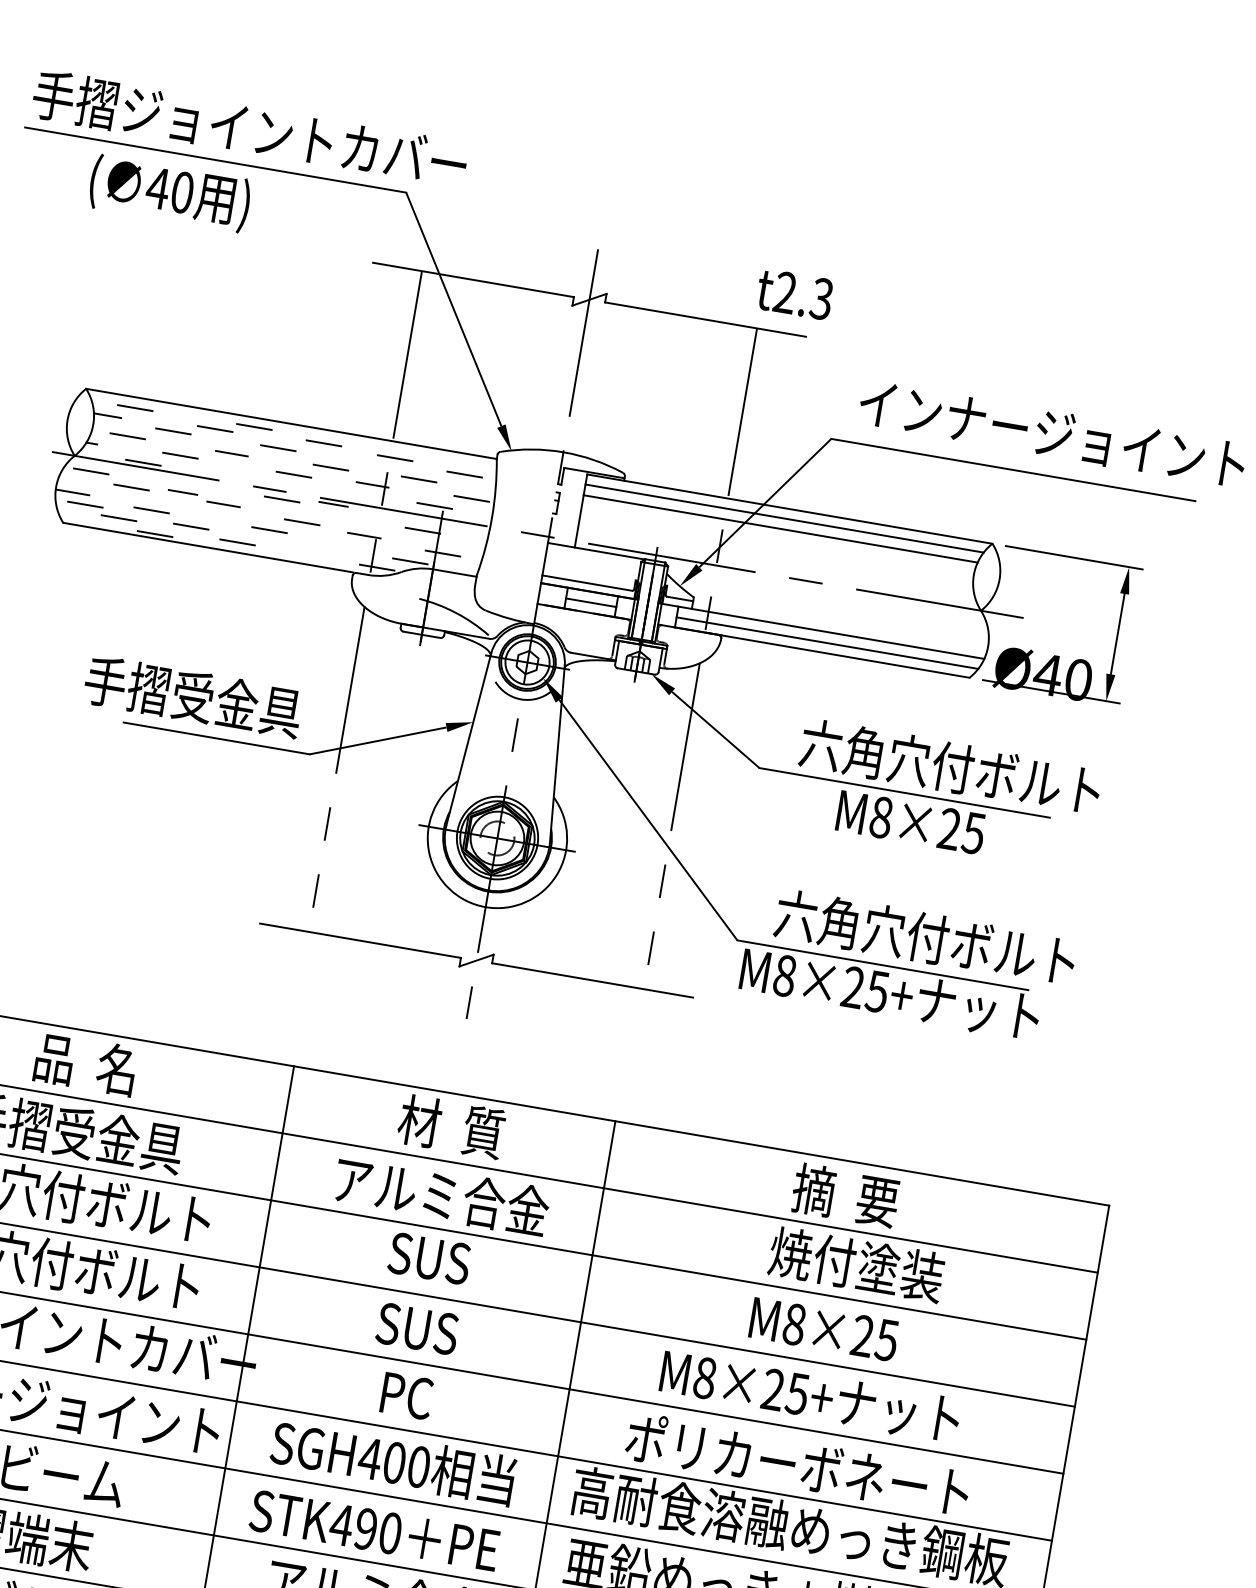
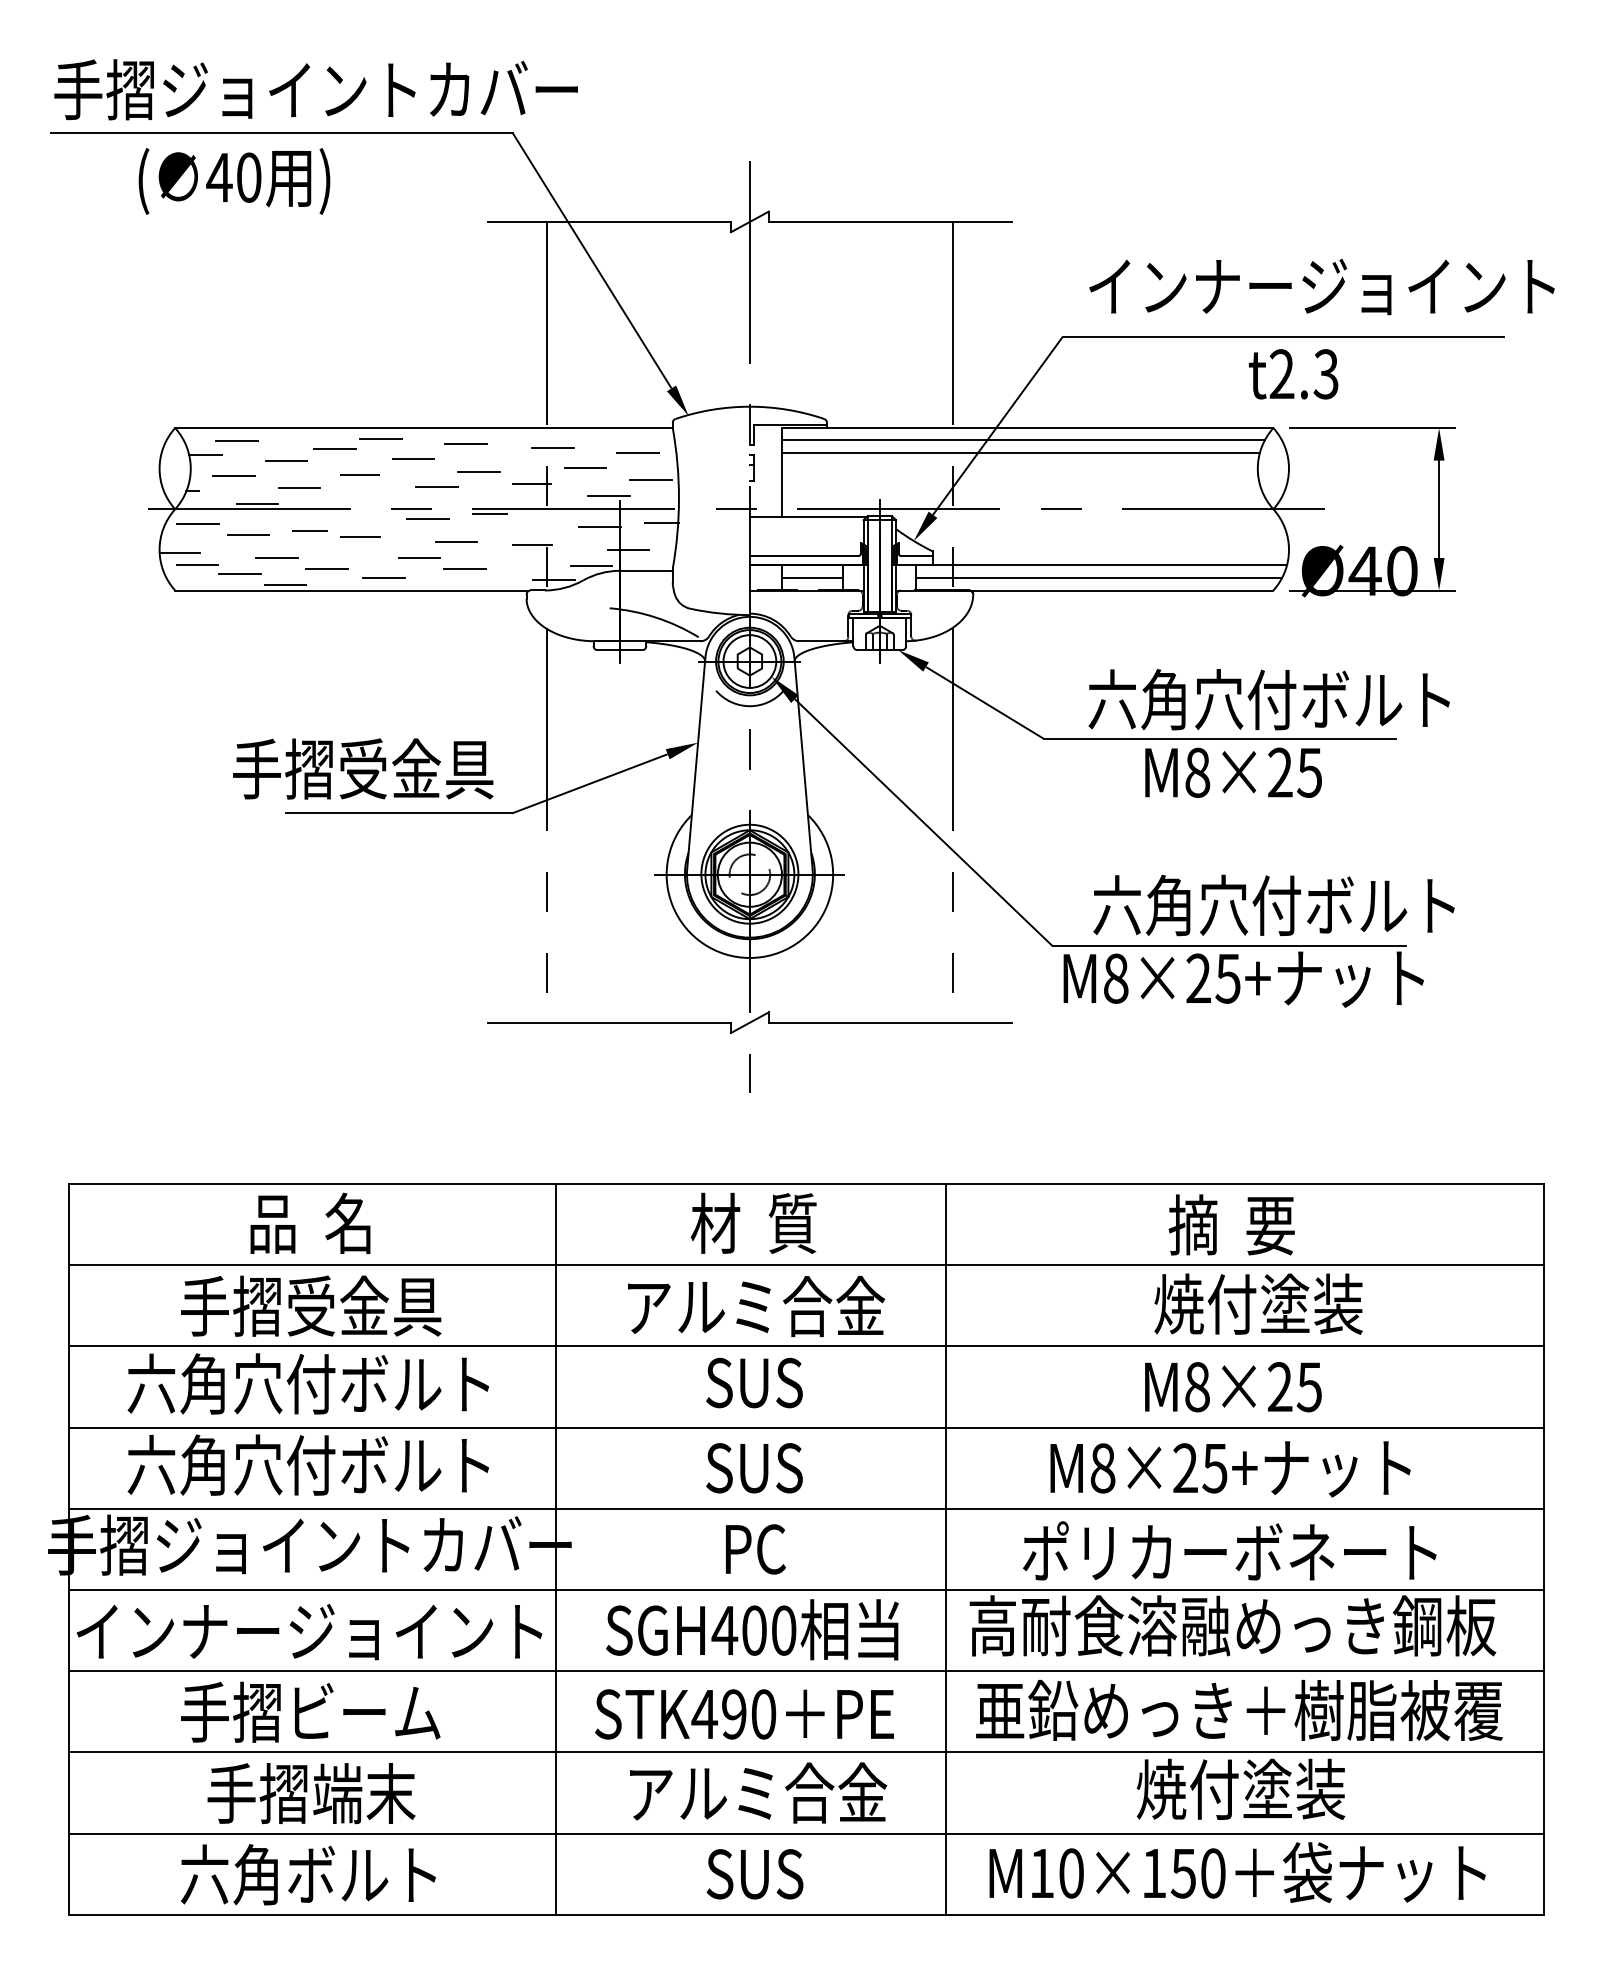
text: (794, 294) -> (1293, 374), moved
line: (474, 535) -> (661, 522), added
line: (305, 545) -> (465, 568), added

